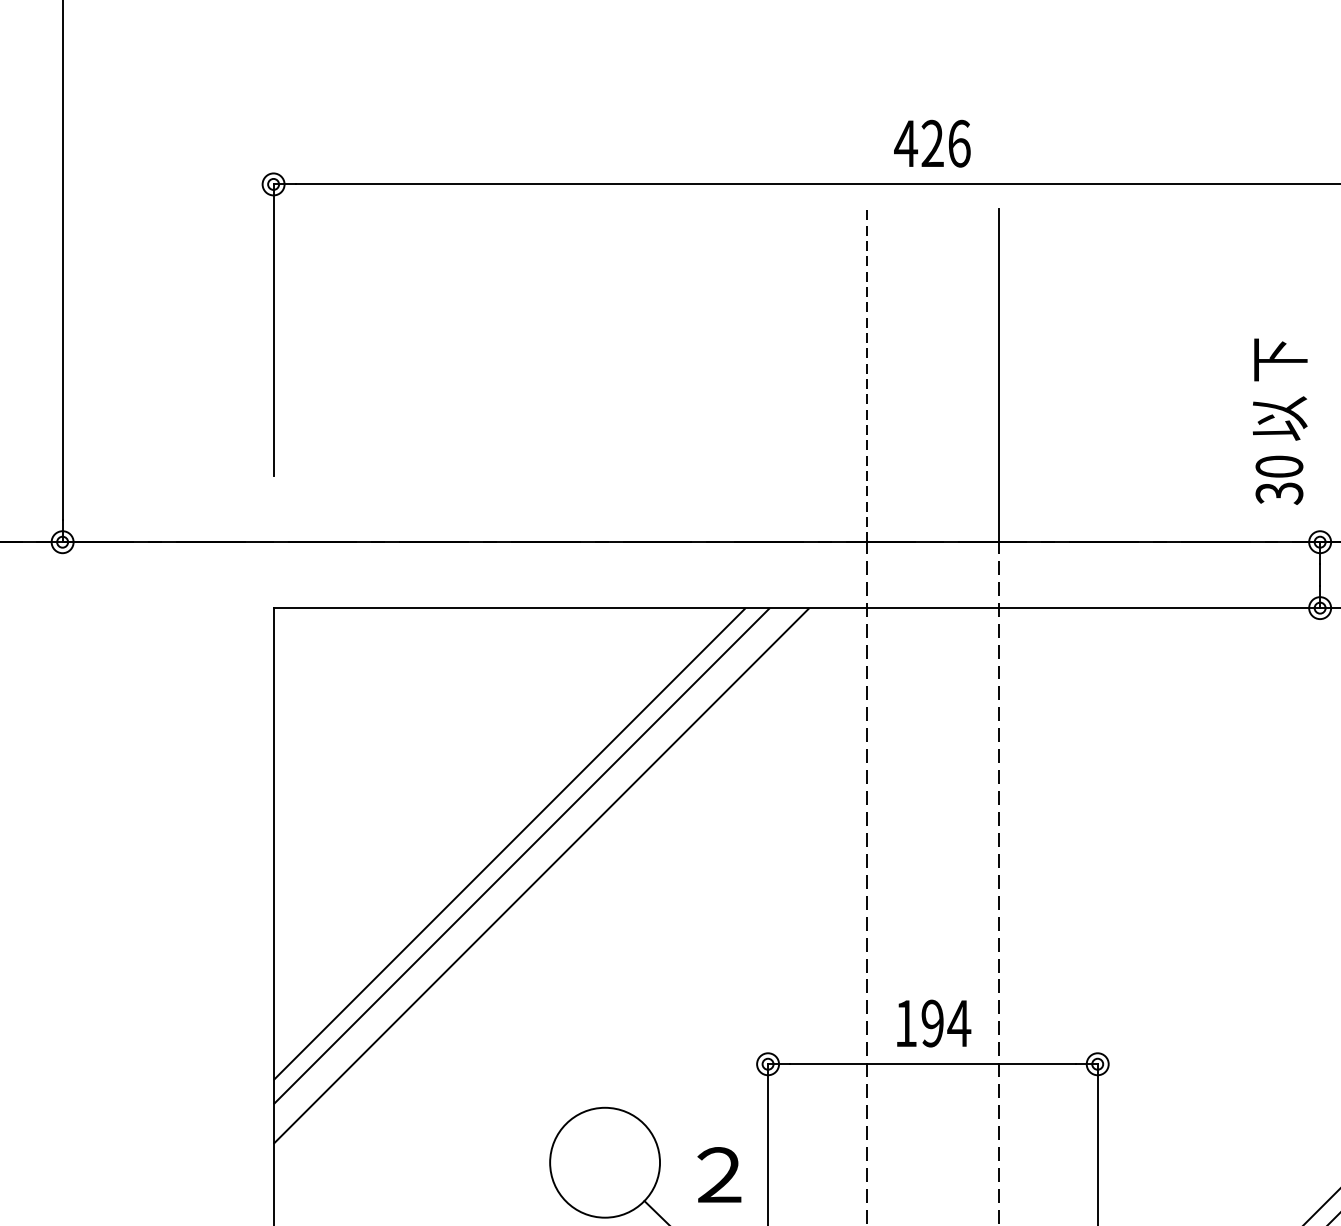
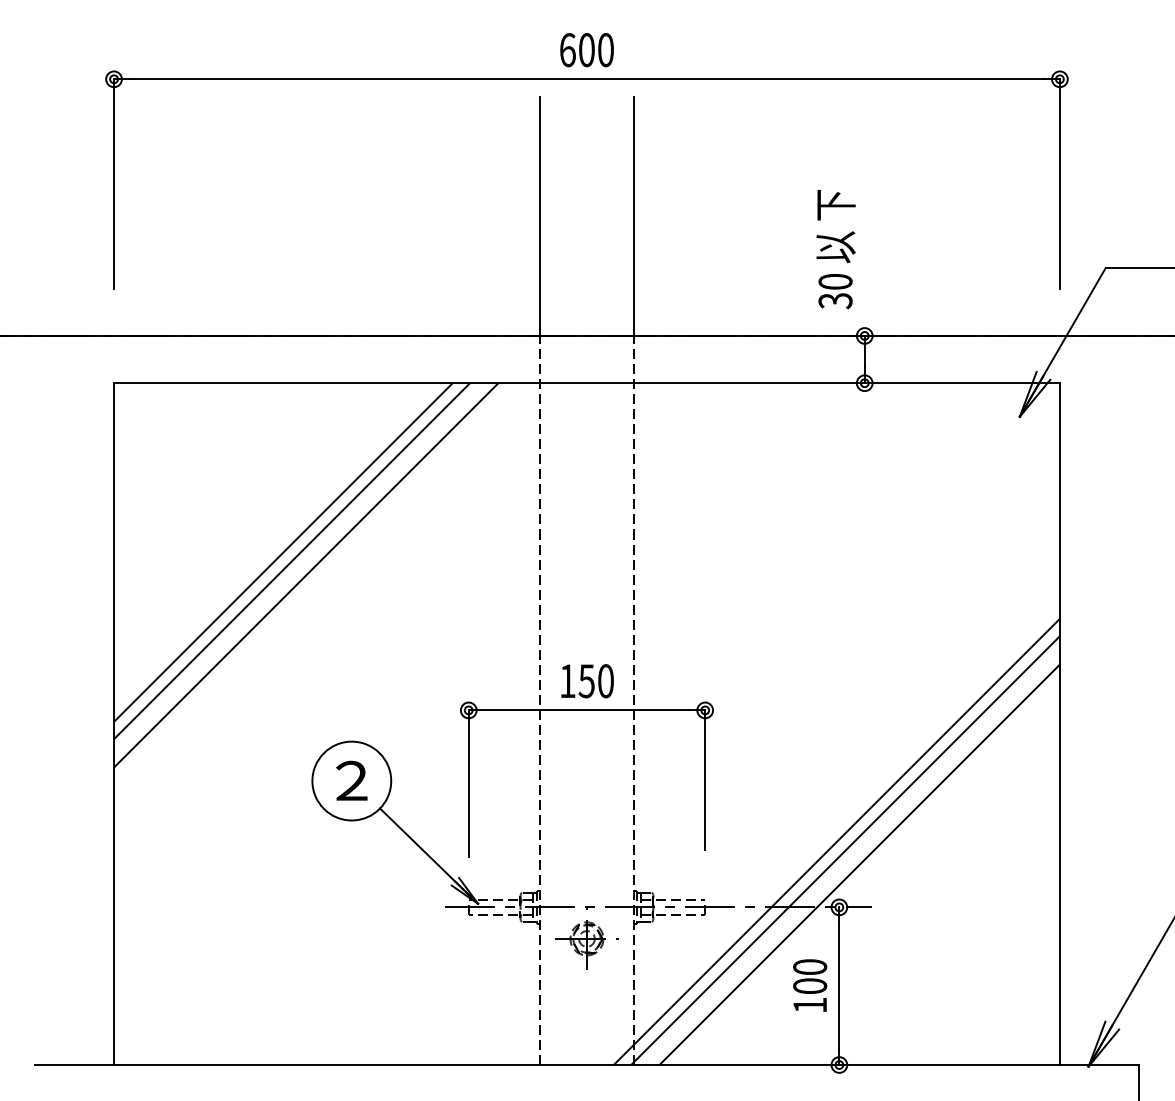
text: (932, 144) -> (586, 50), 426 -> 600
line: (866, 375) -> (539, 216), dashed -> solid
text: (946, 1023) -> (596, 681), 194 -> 150
text: (718, 1174) -> (351, 780), moved

